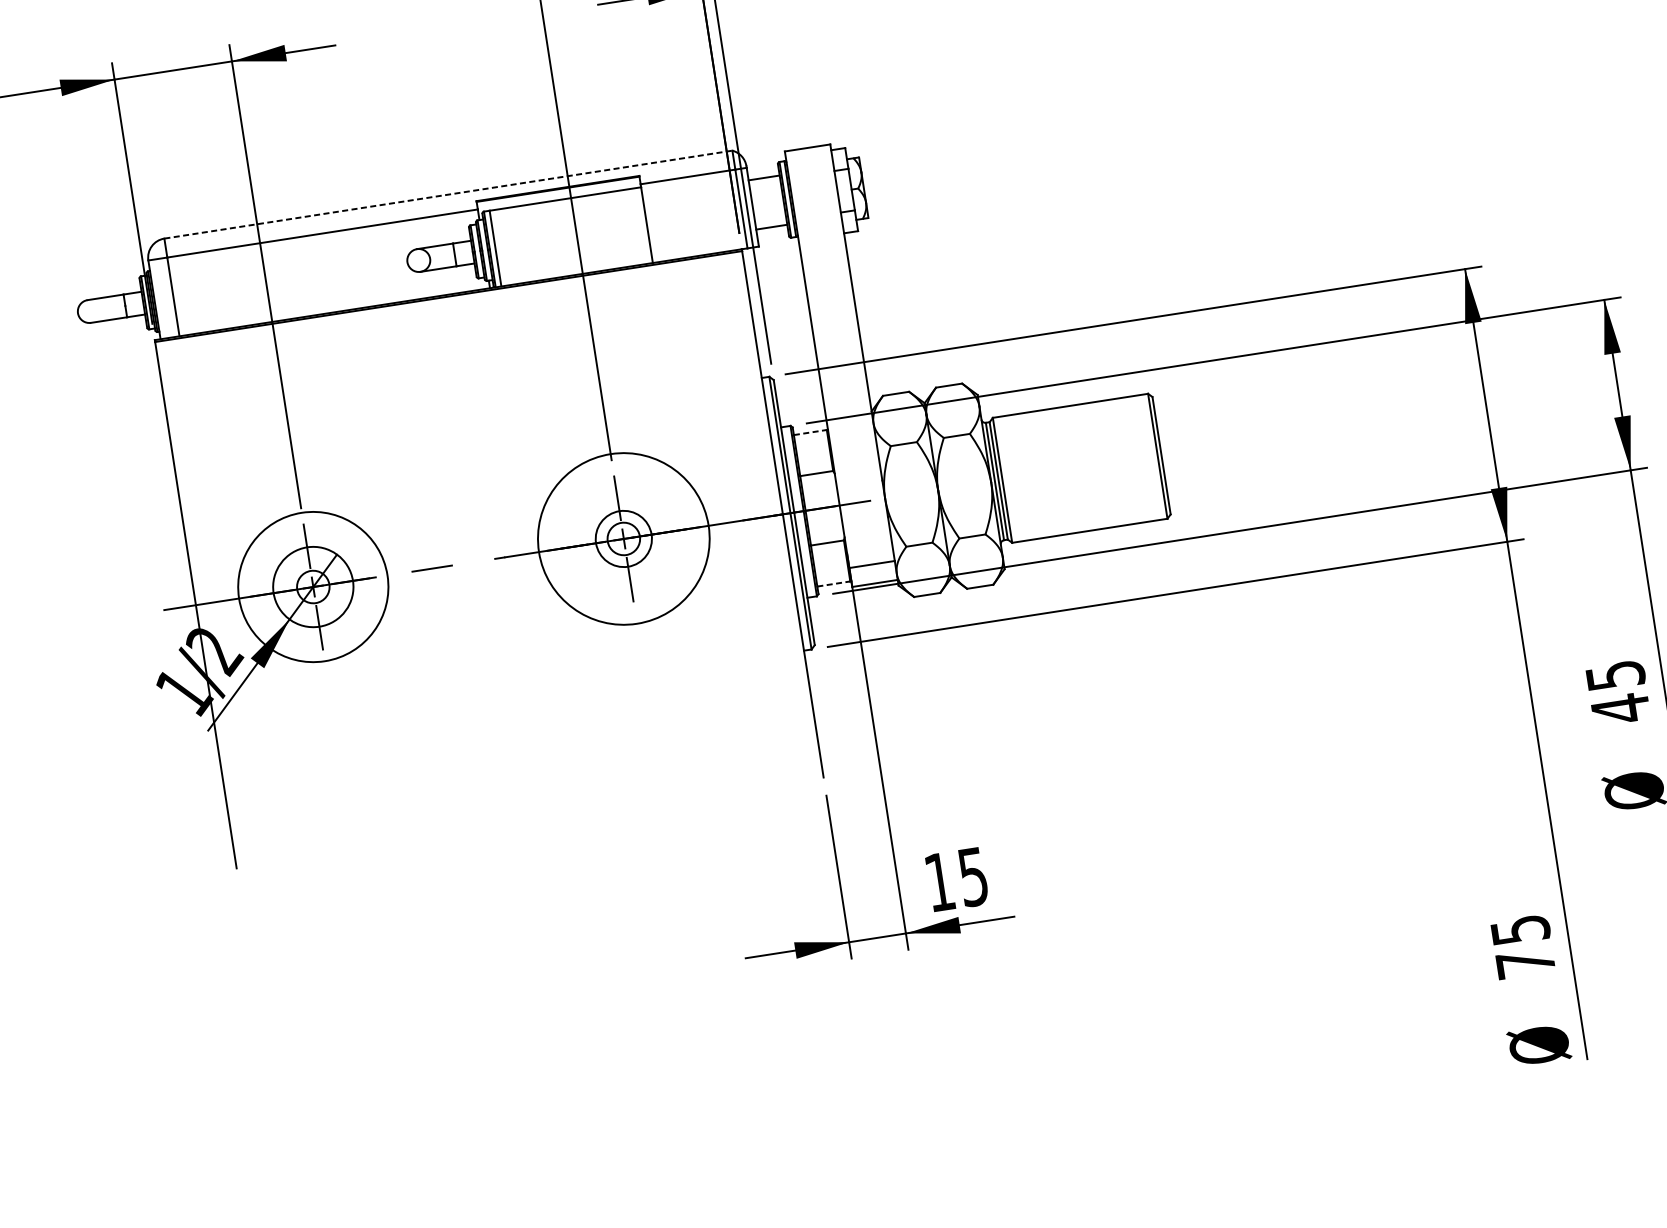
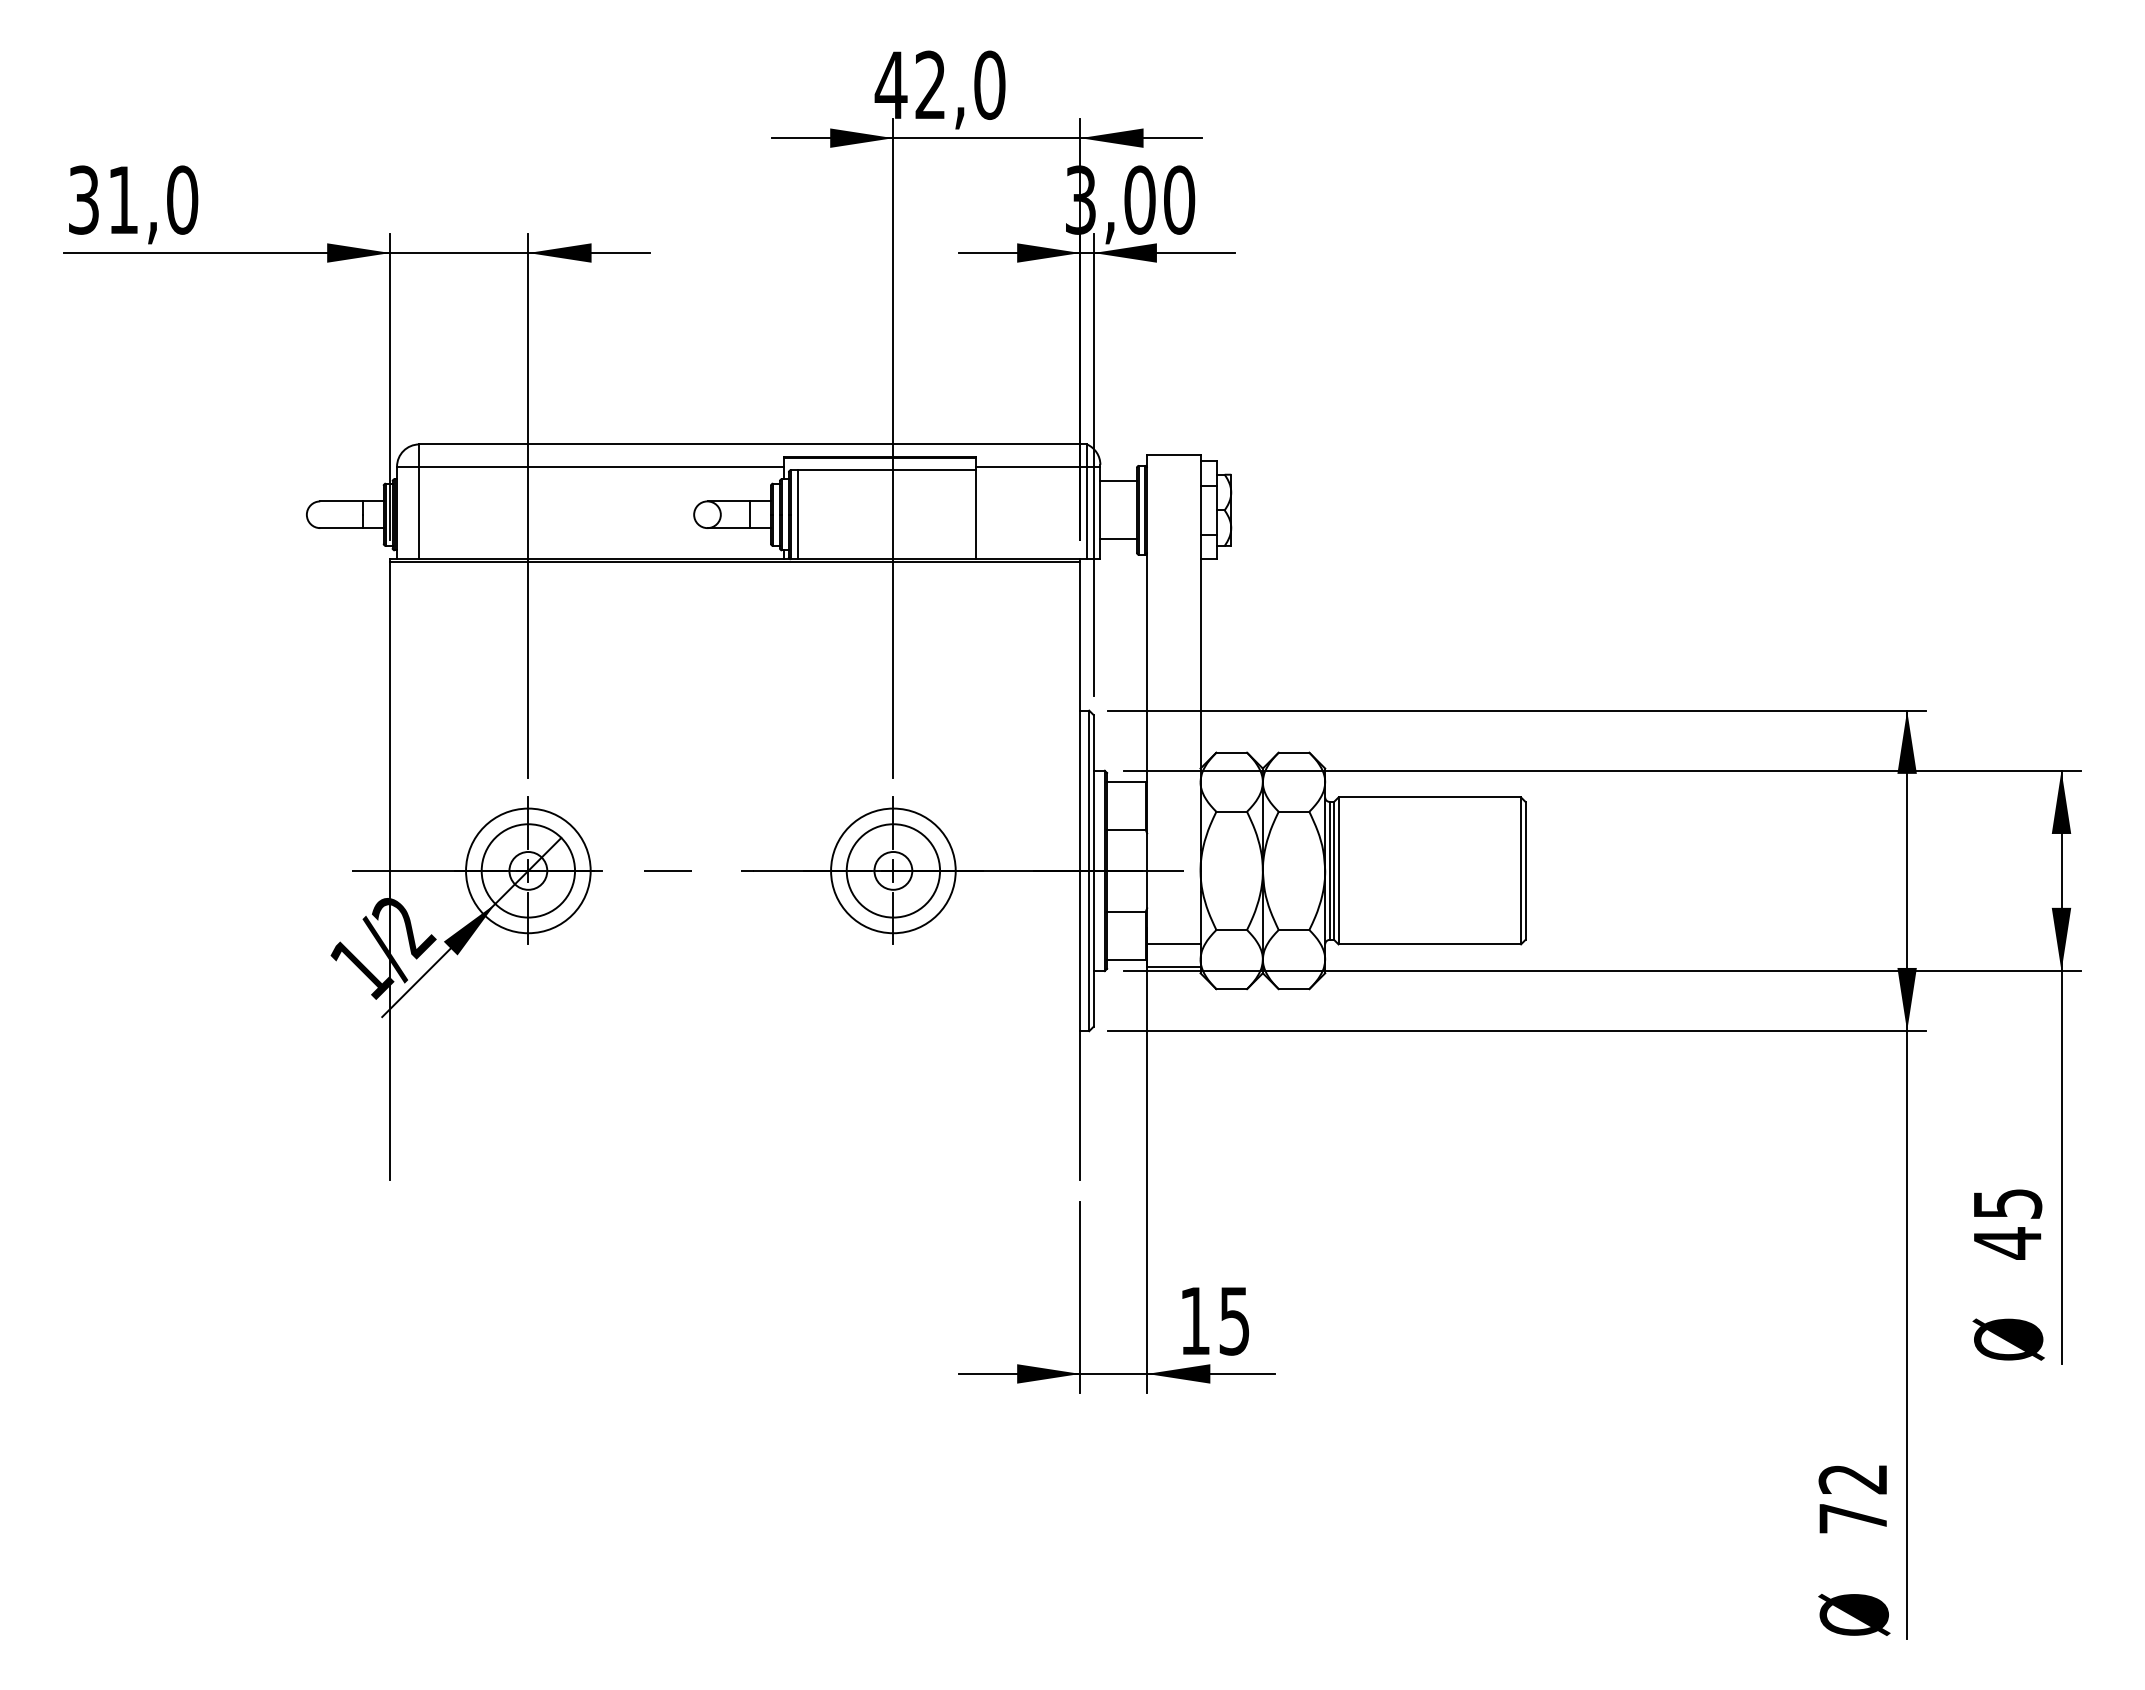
line: (448, 194) -> (753, 444), dashed -> solid
line: (810, 432) -> (1126, 781), dashed -> solid
circle: (623, 538) -> (893, 870), size x0.62
circle: (623, 538) -> (893, 870), size x1.43
line: (833, 583) -> (1126, 959), dashed -> solid
circle: (313, 586) -> (528, 870), size x0.71
text: (1519, 930) -> (1852, 1479), 75 -> 72

